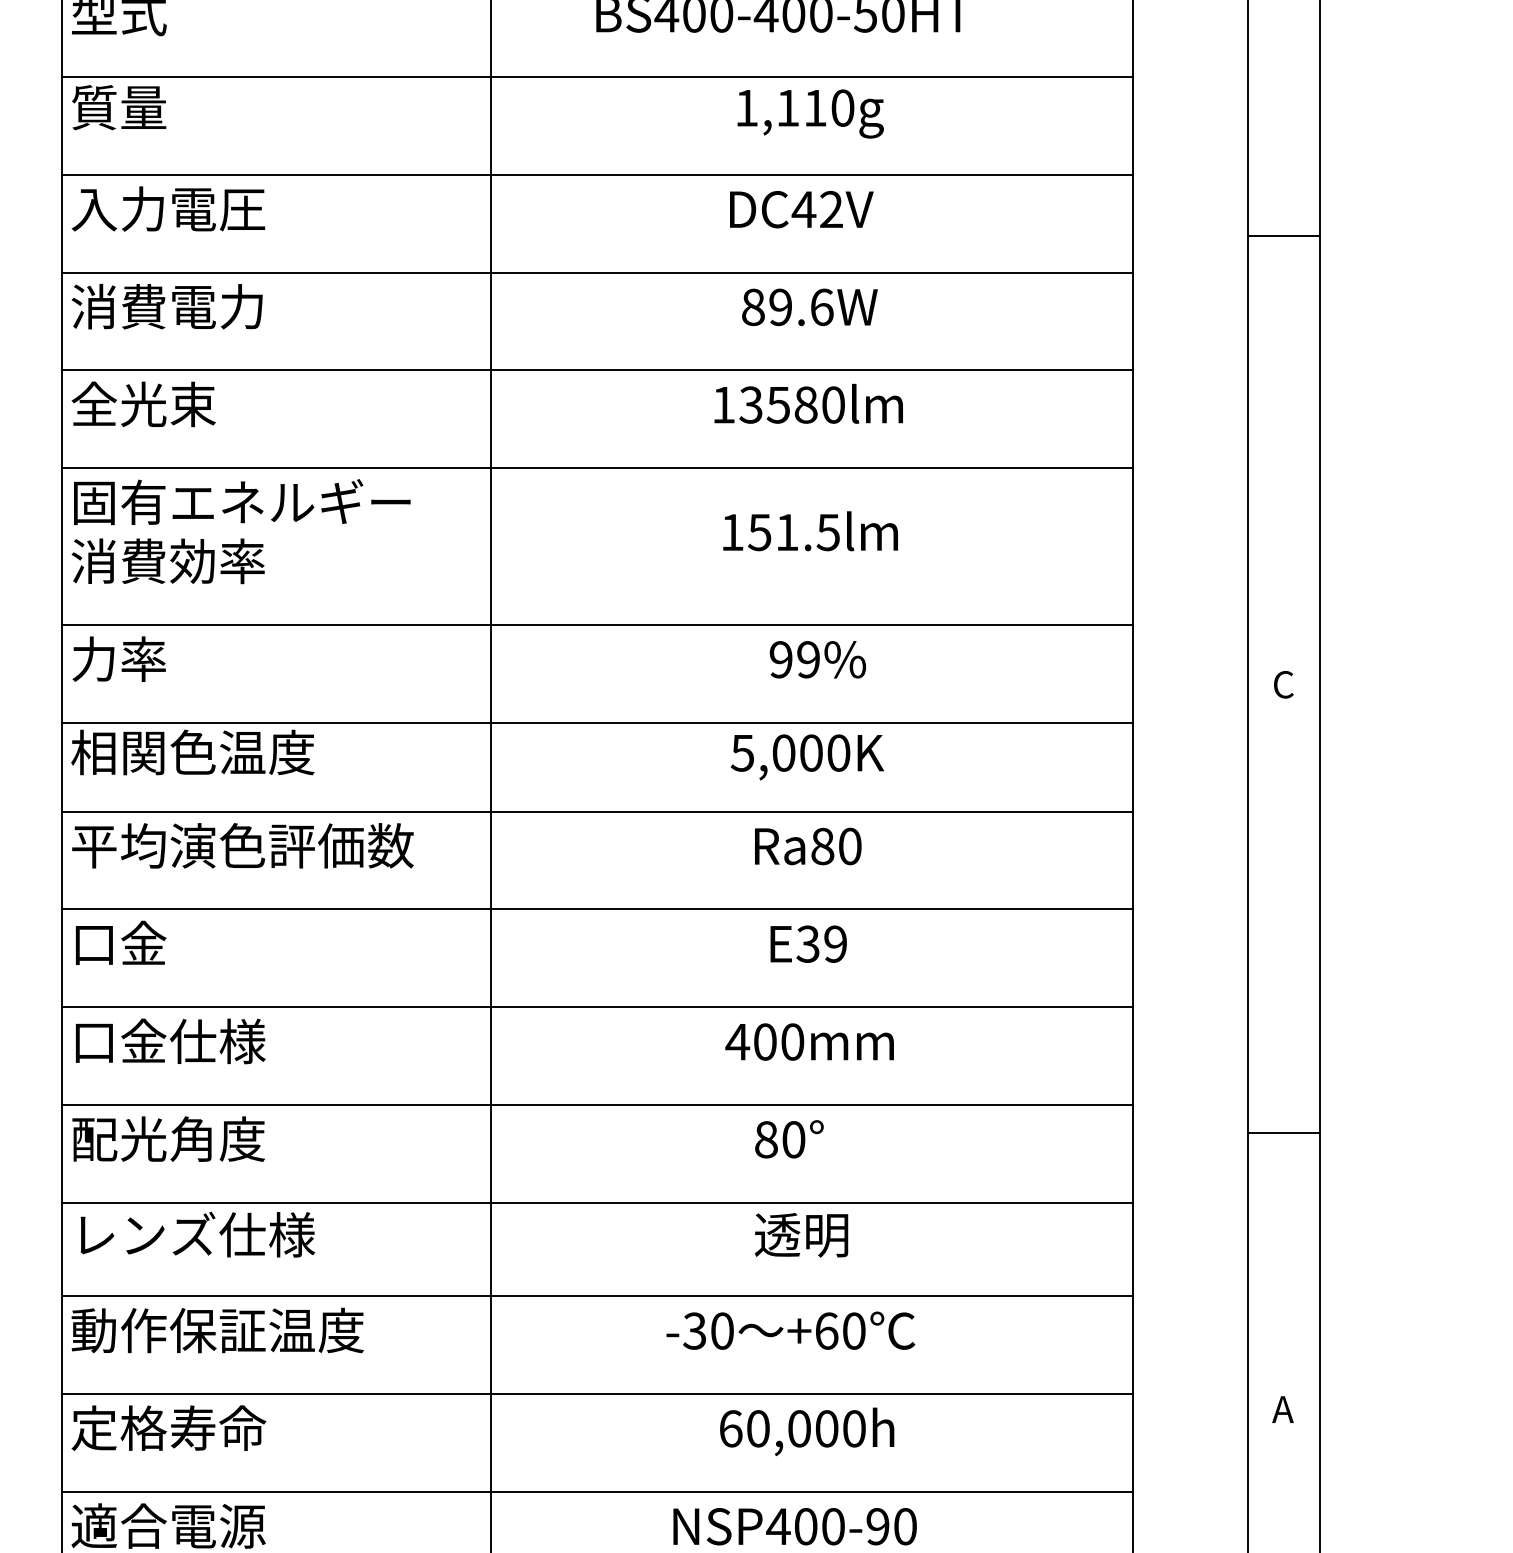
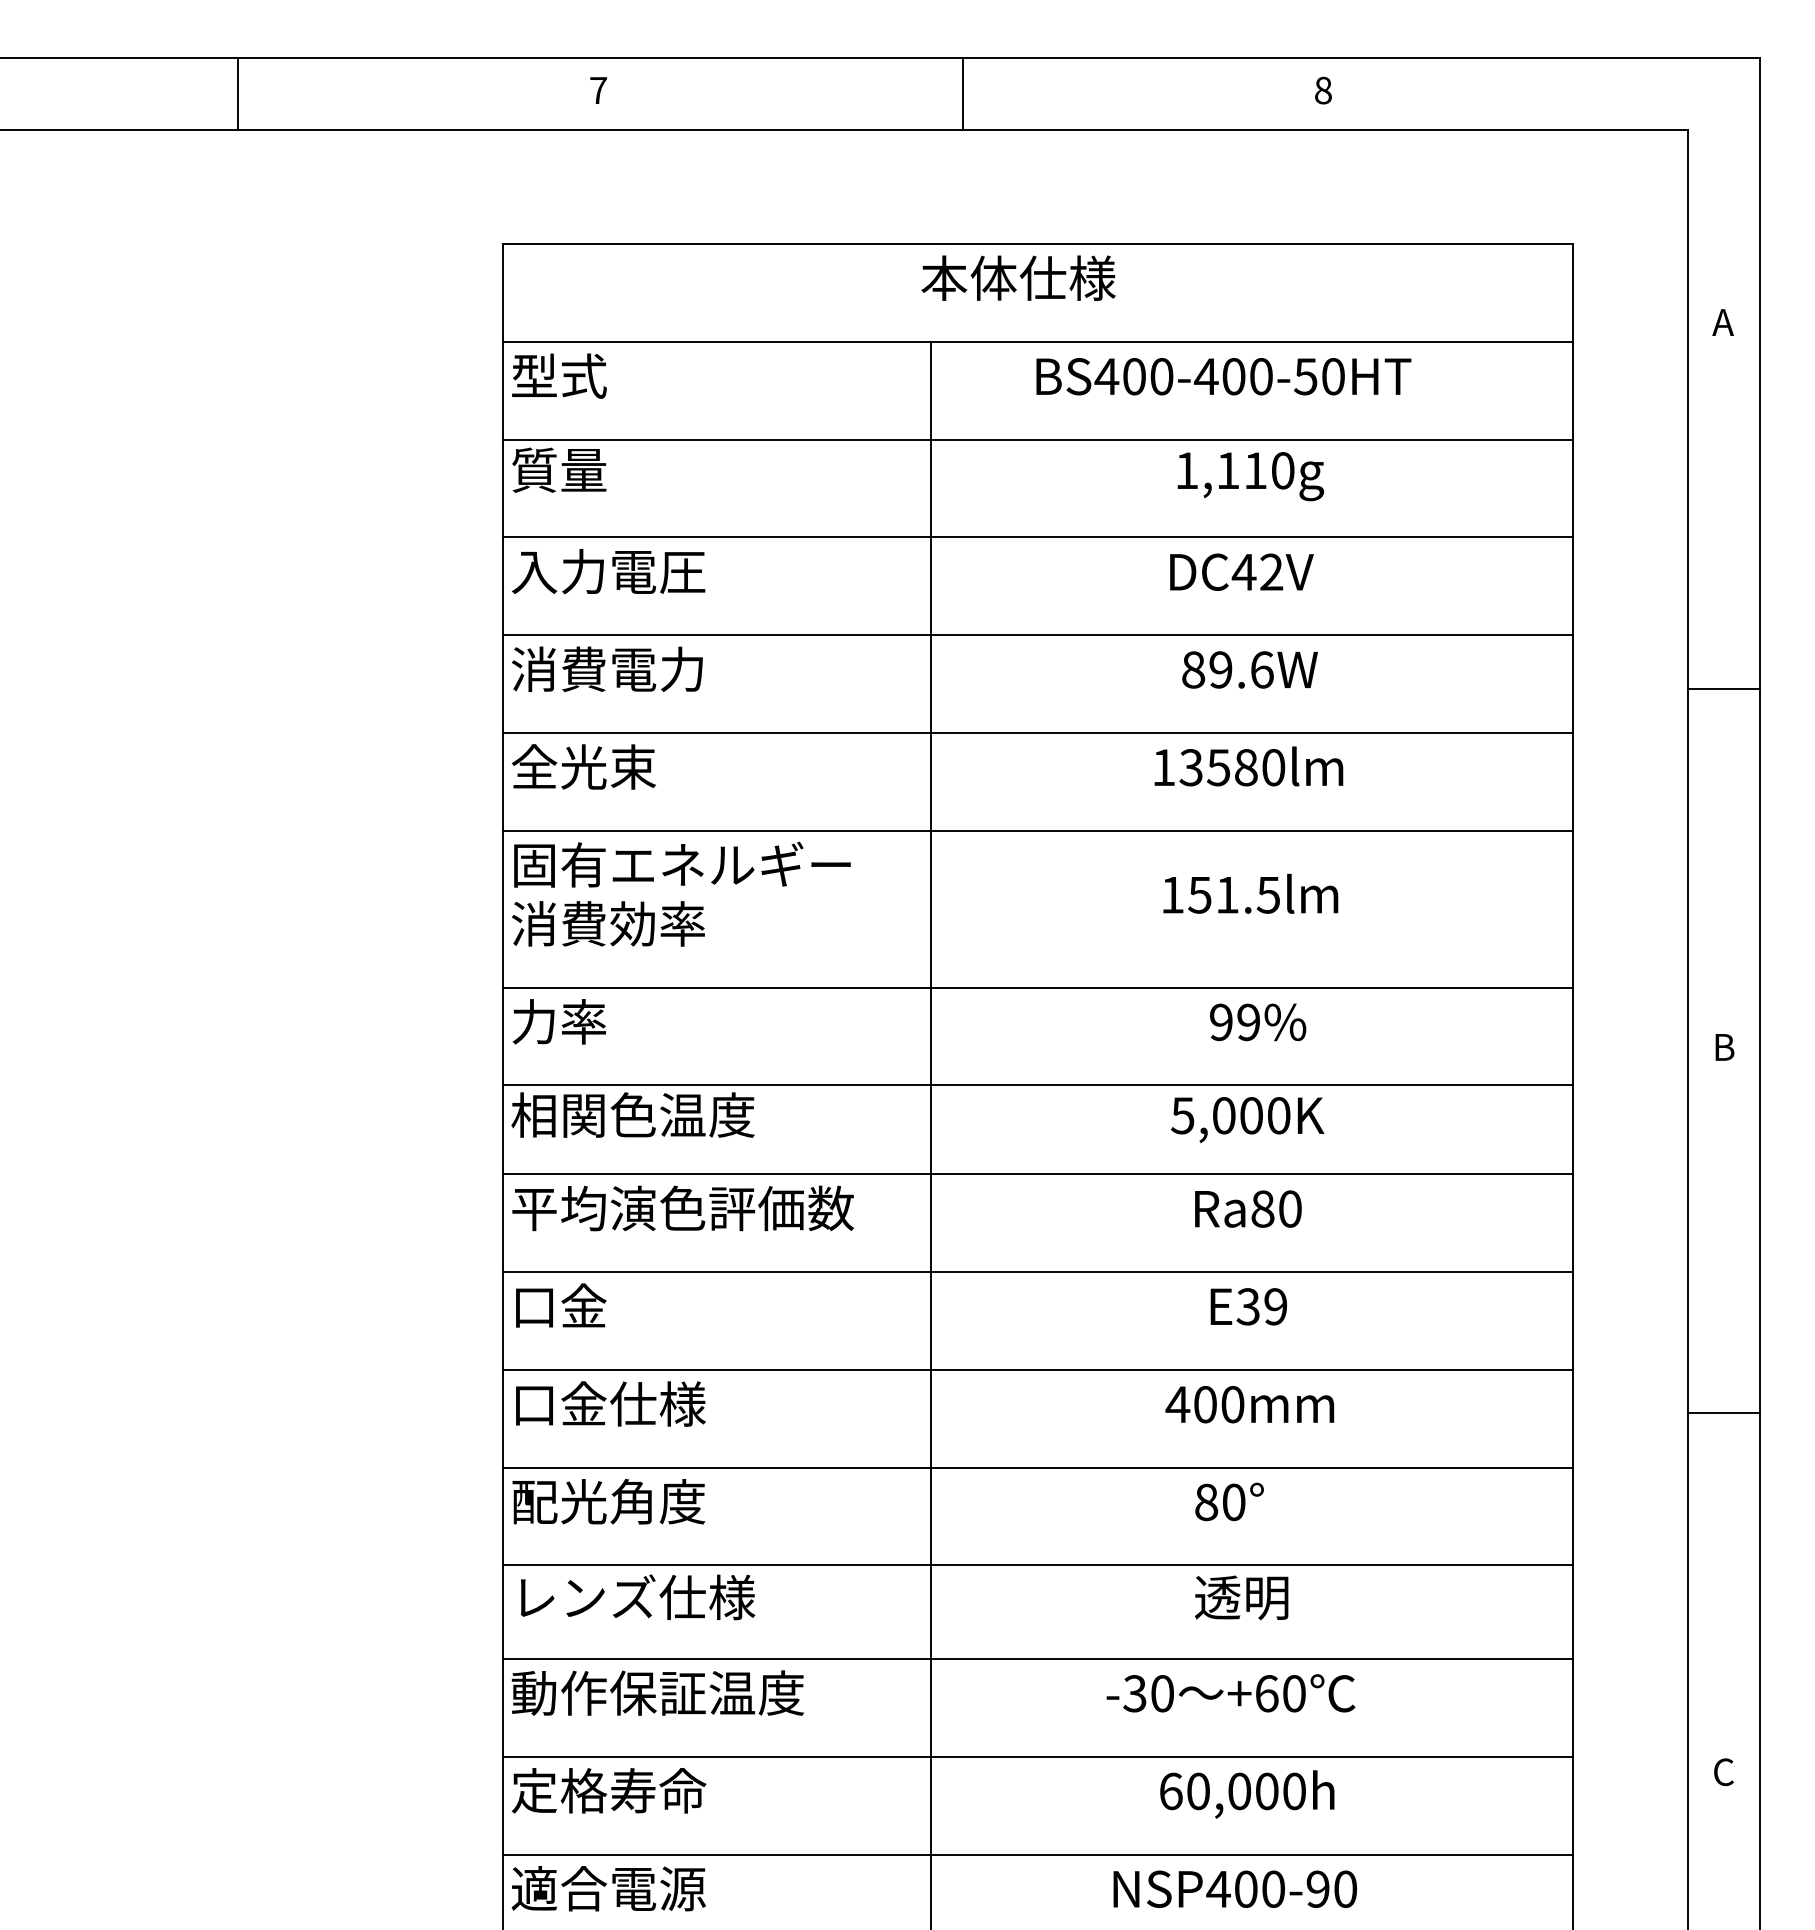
line: (1283, 235) -> (1723, 688), moved
text: (1284, 684) -> (1724, 1047), C -> B
line: (1283, 1132) -> (1723, 1413), moved
text: (1282, 1409) -> (1722, 1772), A -> C

